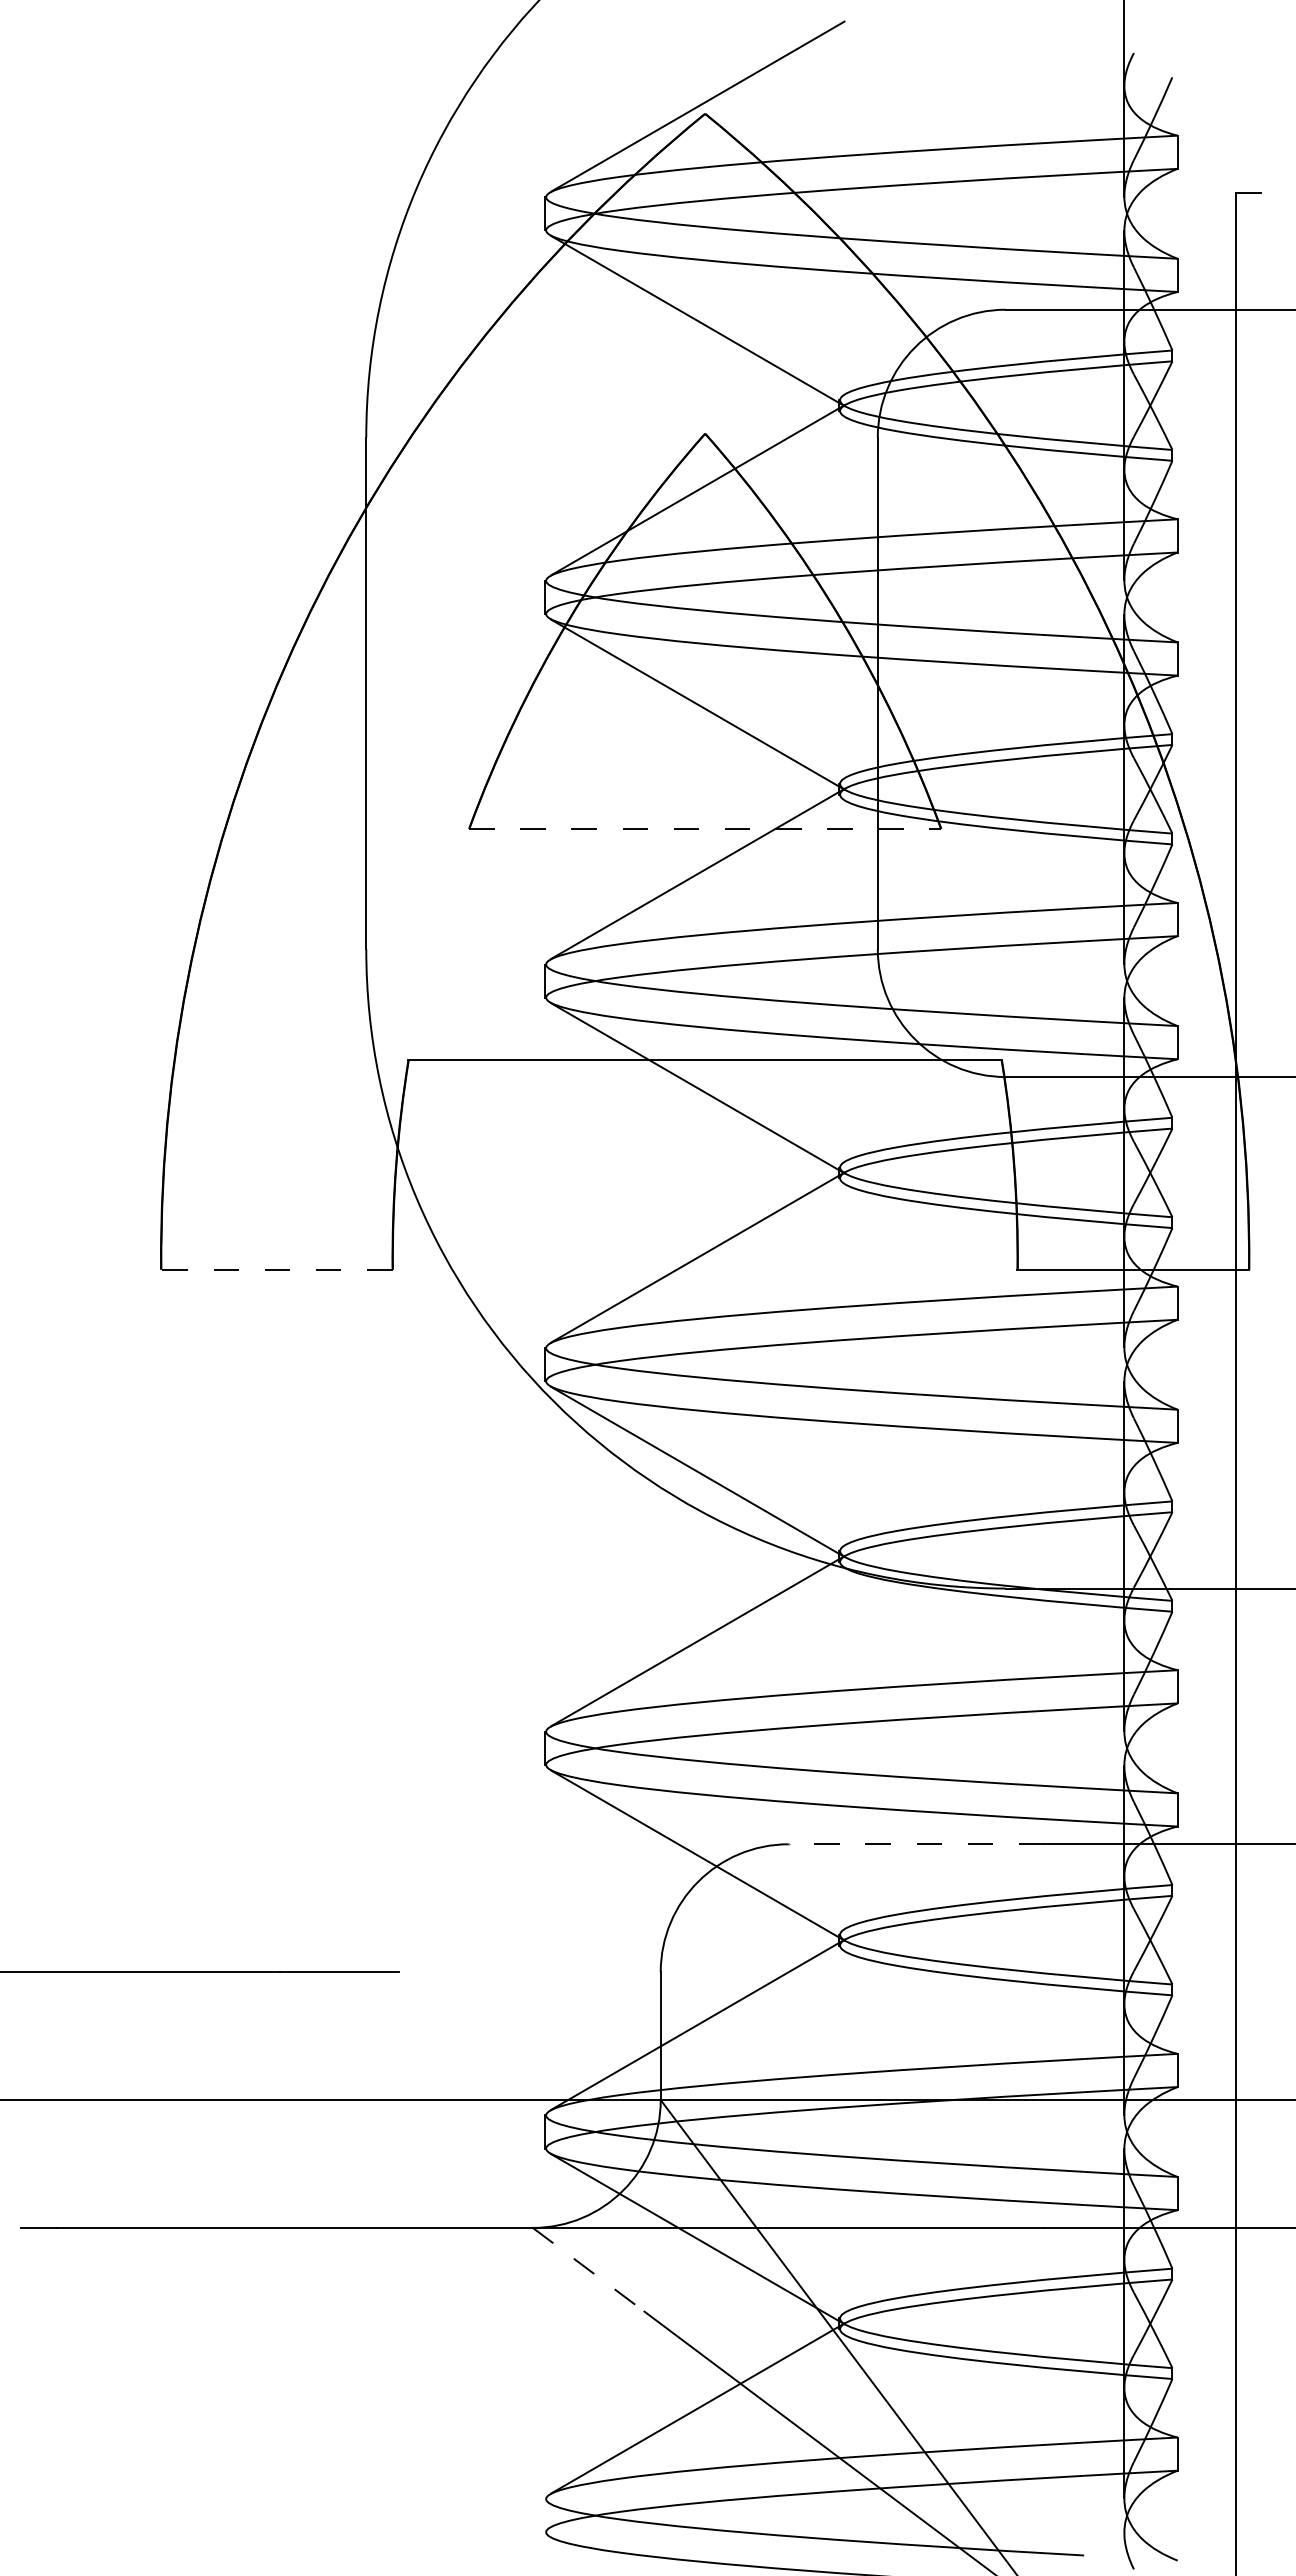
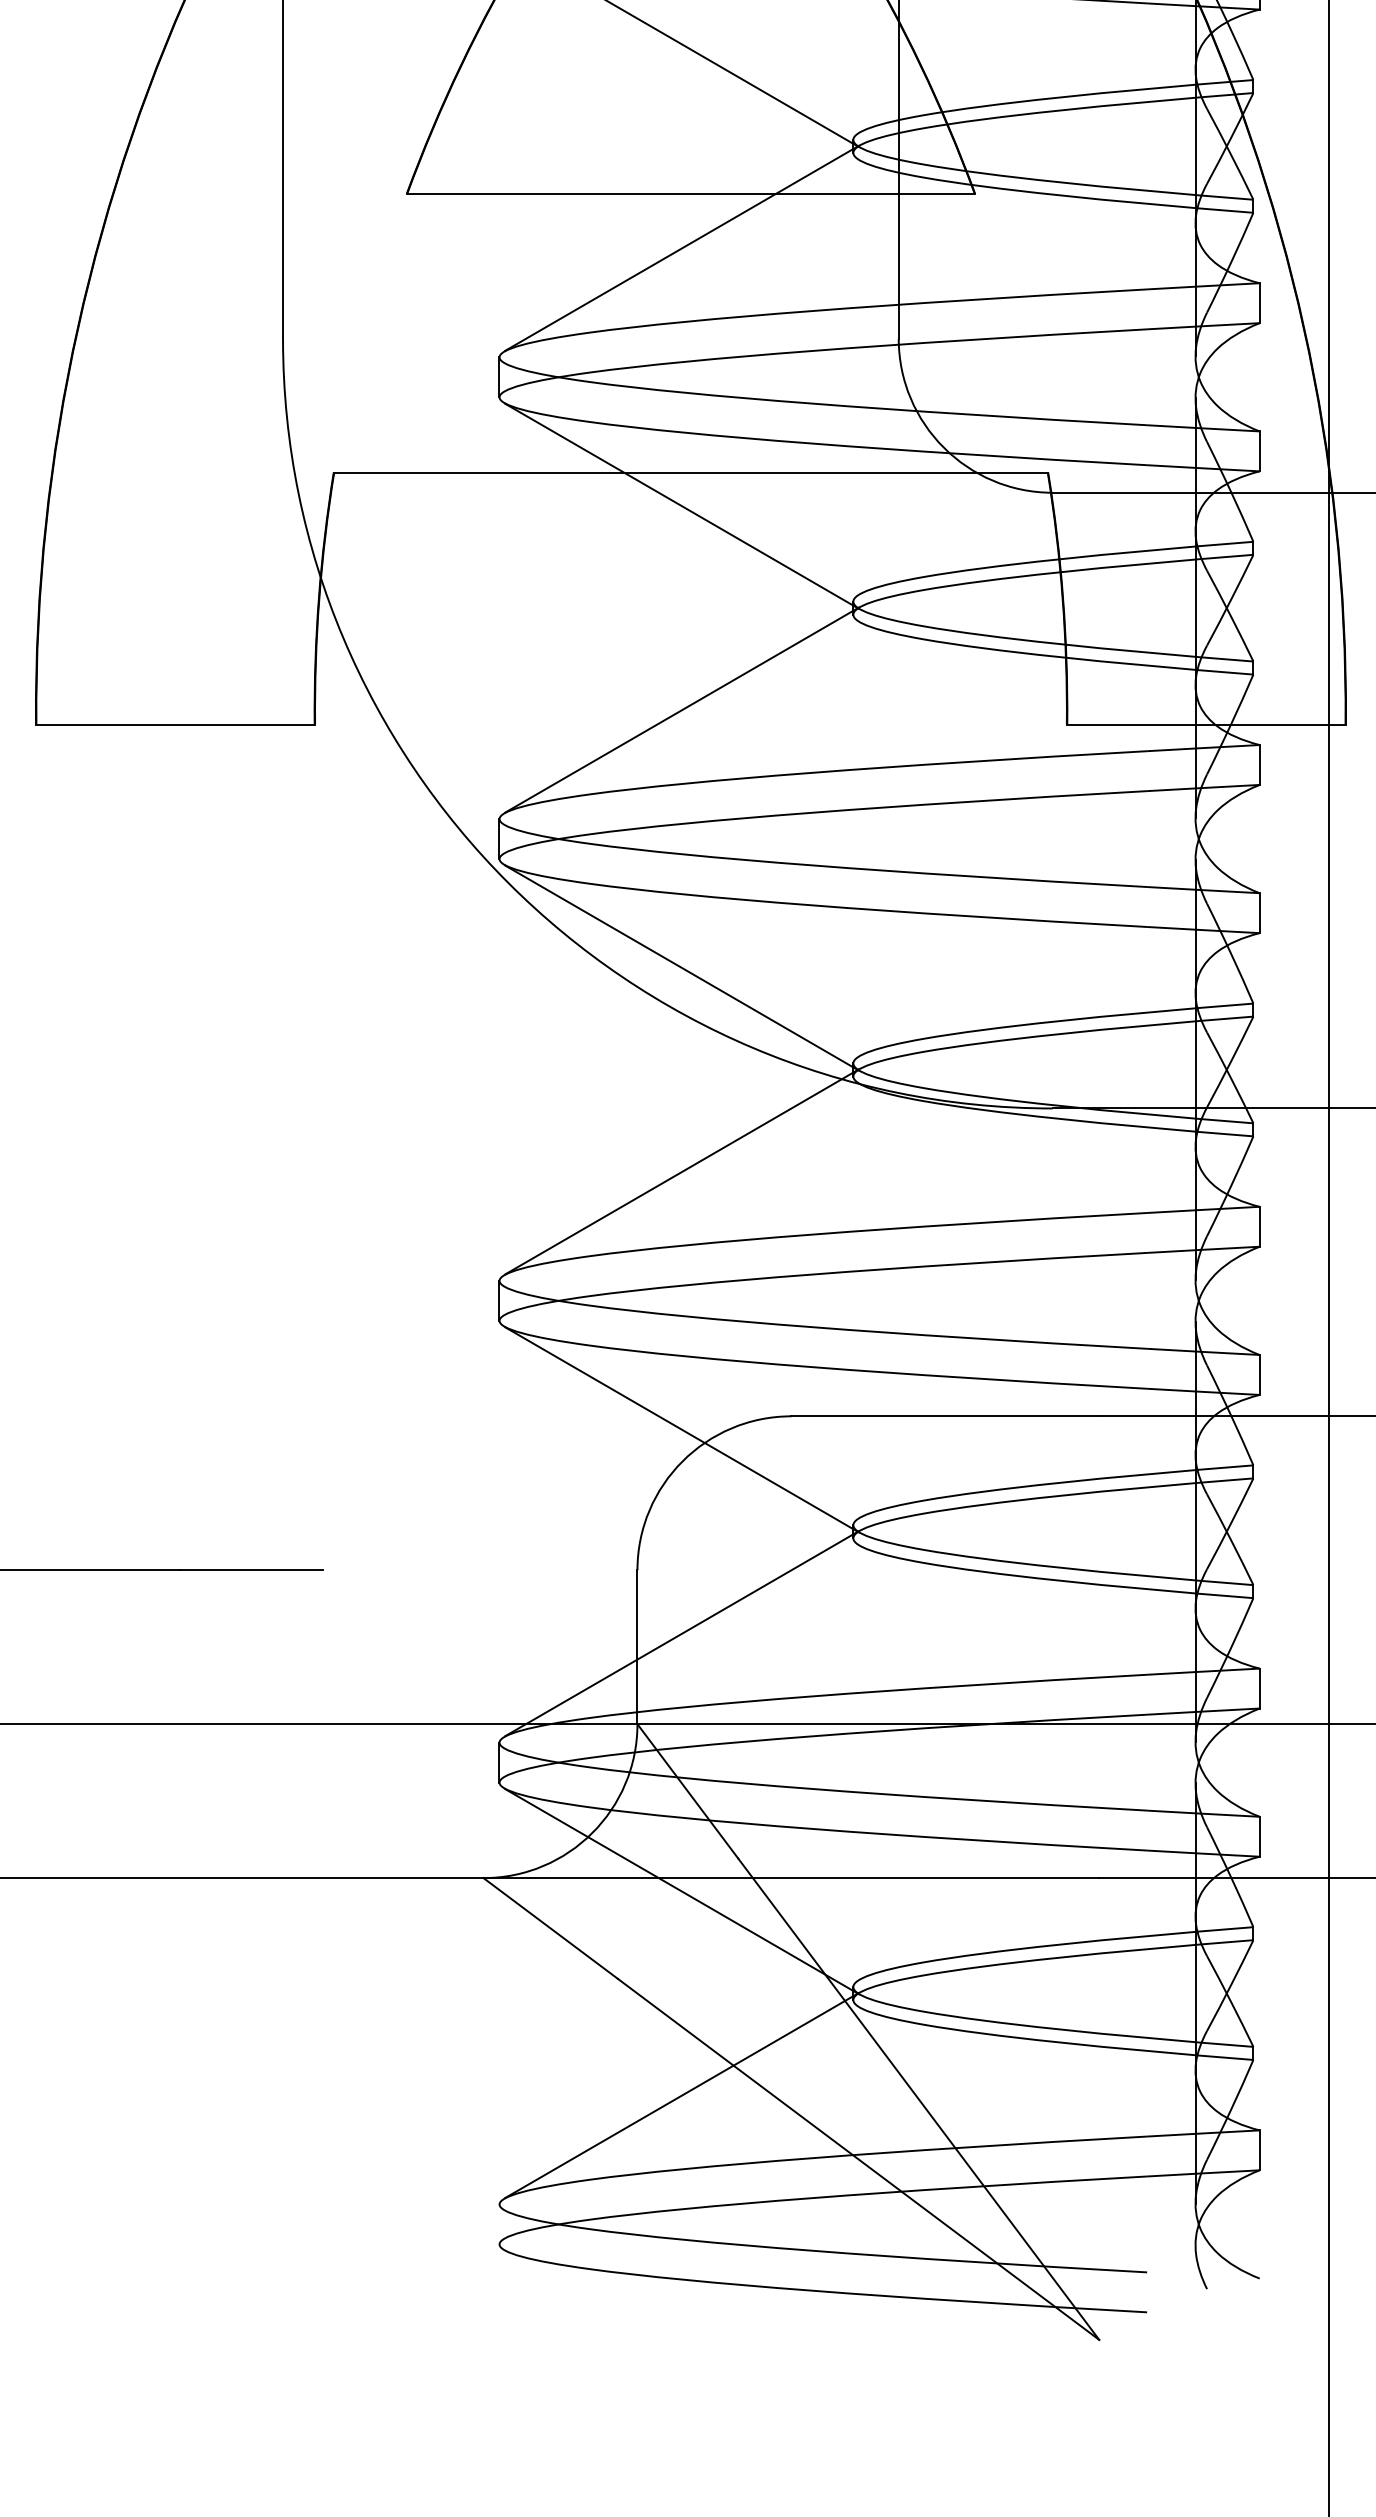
line: (705, 828) -> (691, 193), dashed -> solid
line: (276, 1269) -> (174, 724), dashed -> solid
line: (916, 1844) -> (945, 1416), dashed -> solid
line: (588, 2269) -> (550, 1928), dashed -> solid

